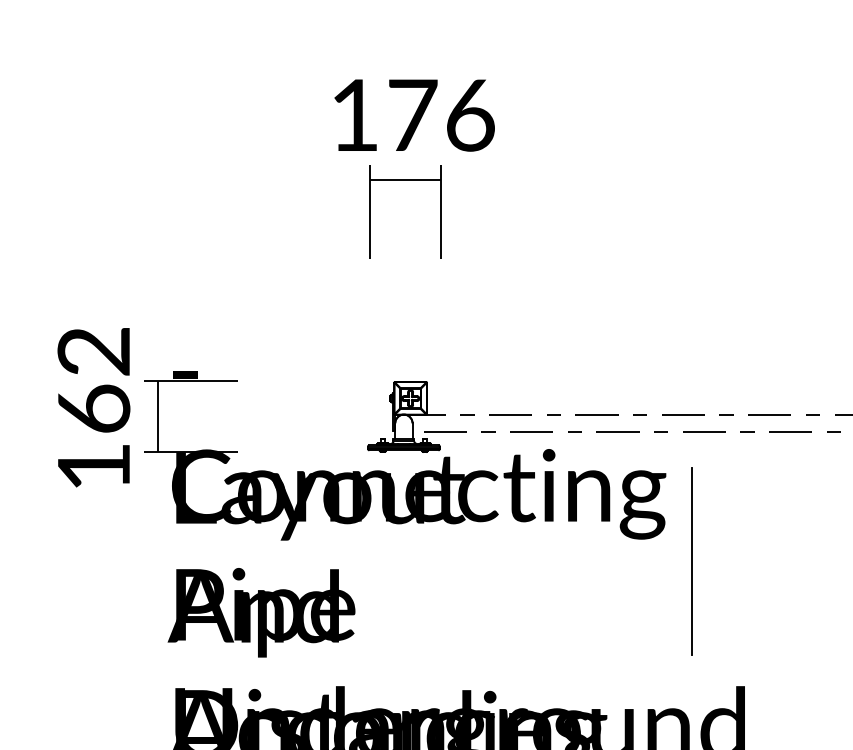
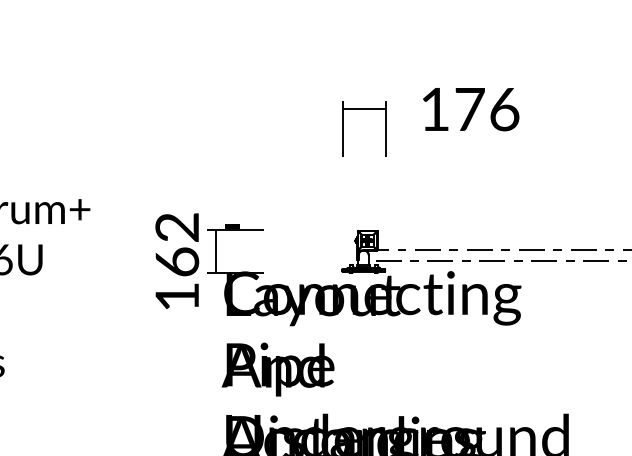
text: (415, 115) -> (471, 109), moved
text: (94, 408) -> (177, 261), moved
line: (691, 561) -> (536, 338), removed

